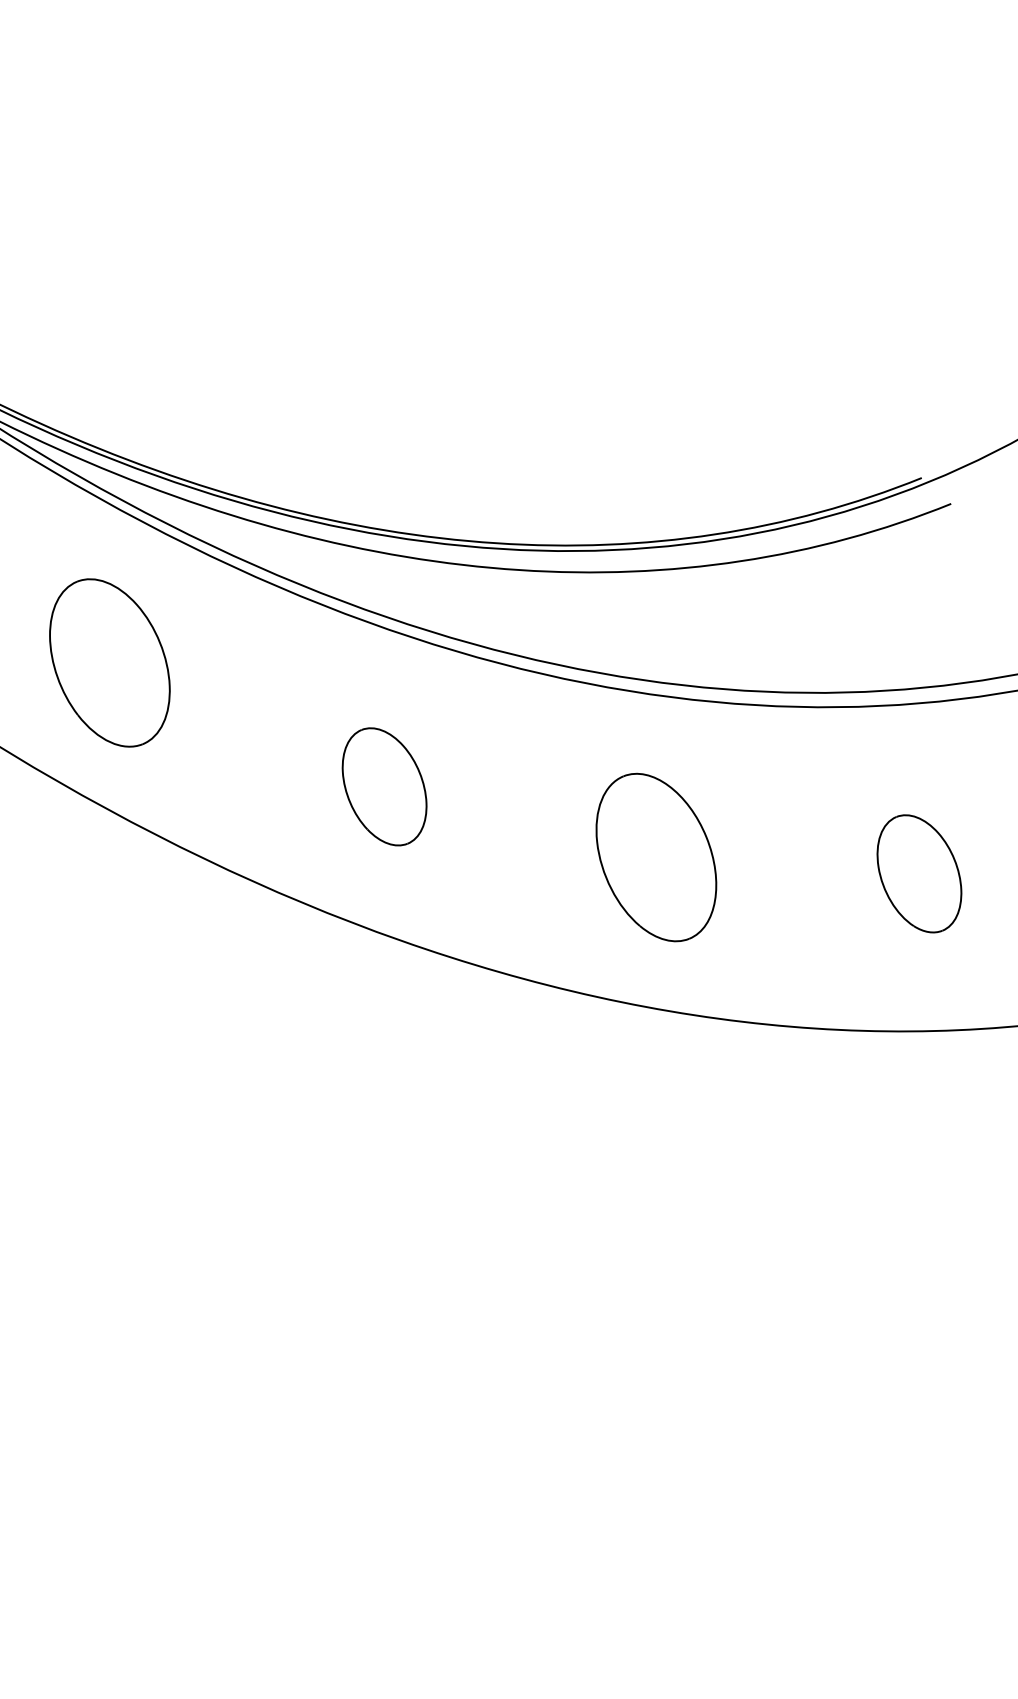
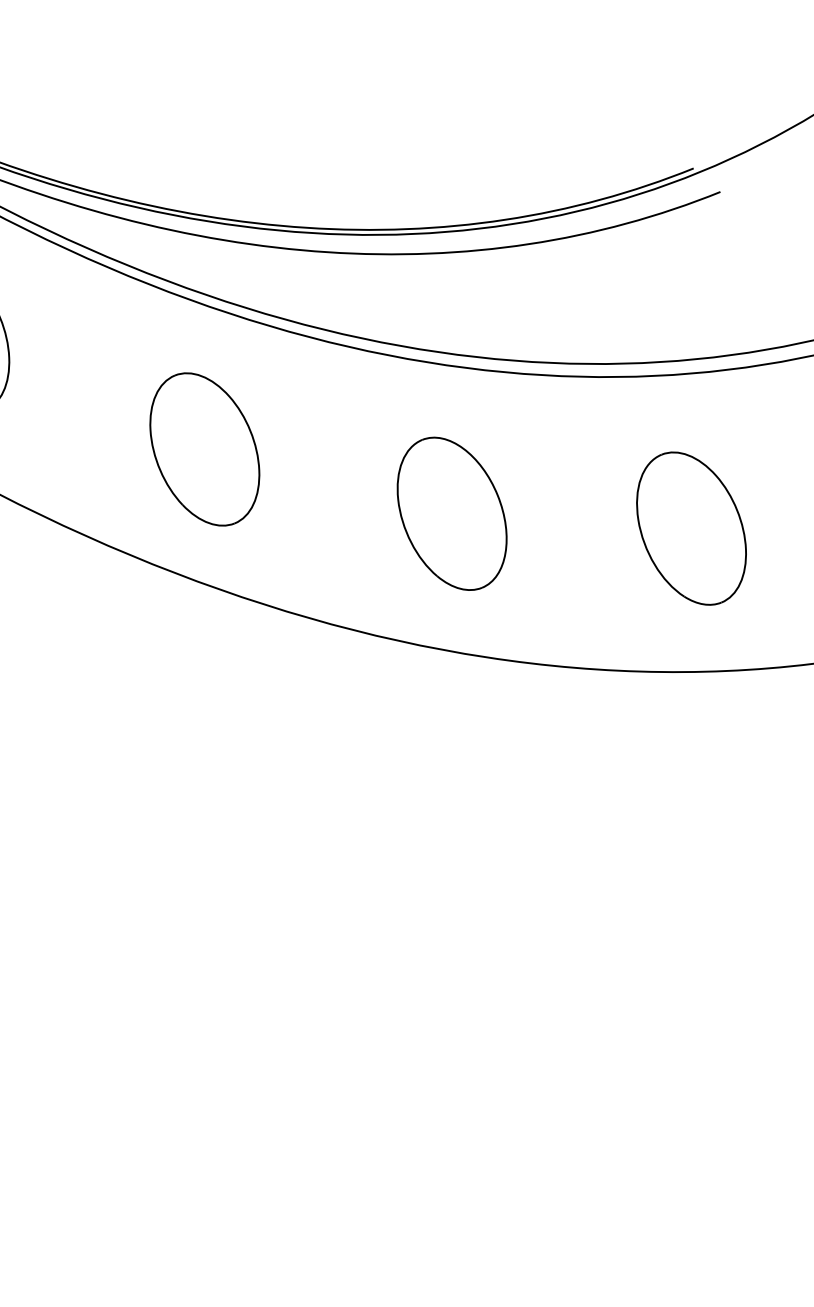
part: (384, 786) -> (204, 449), size x1.43
part: (919, 873) -> (691, 528), size x1.43

